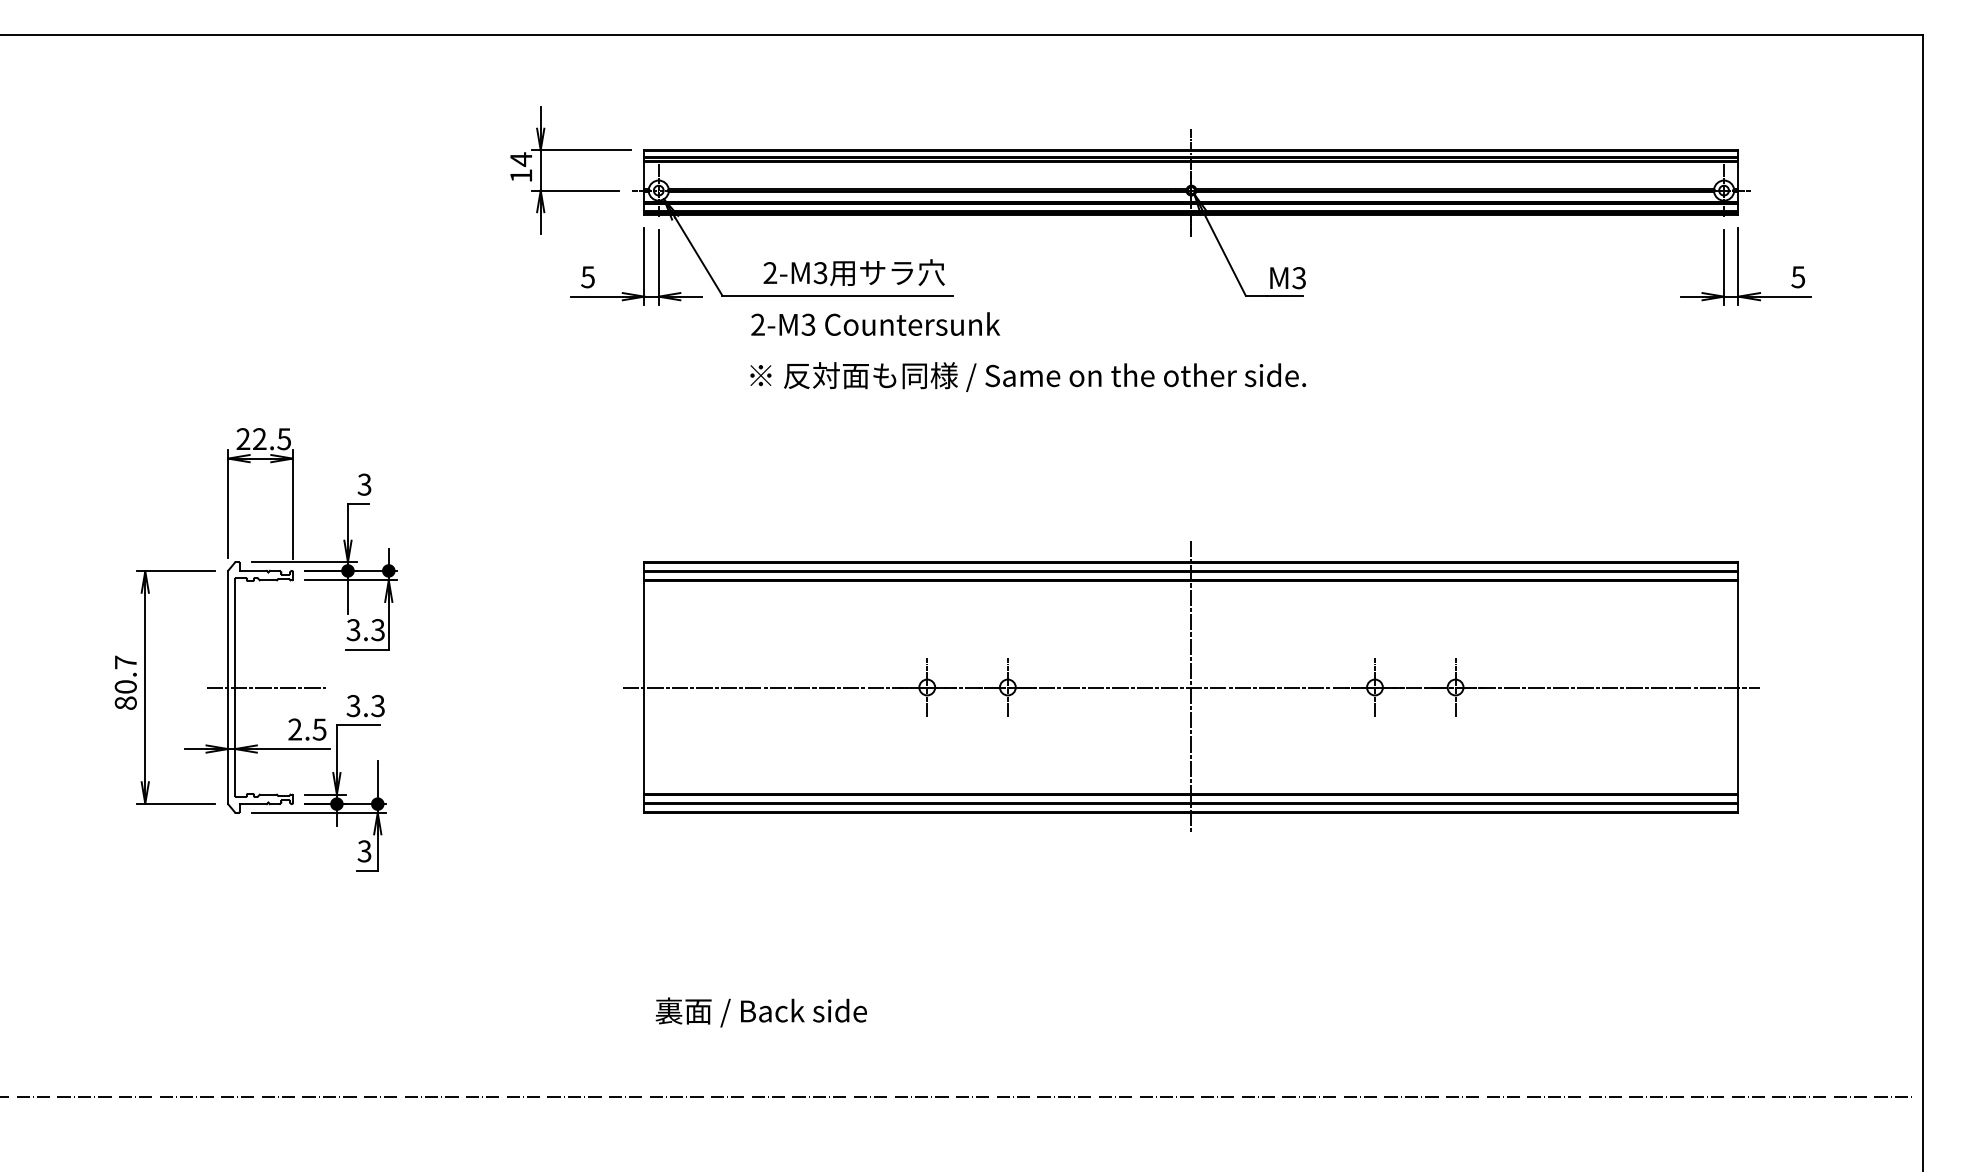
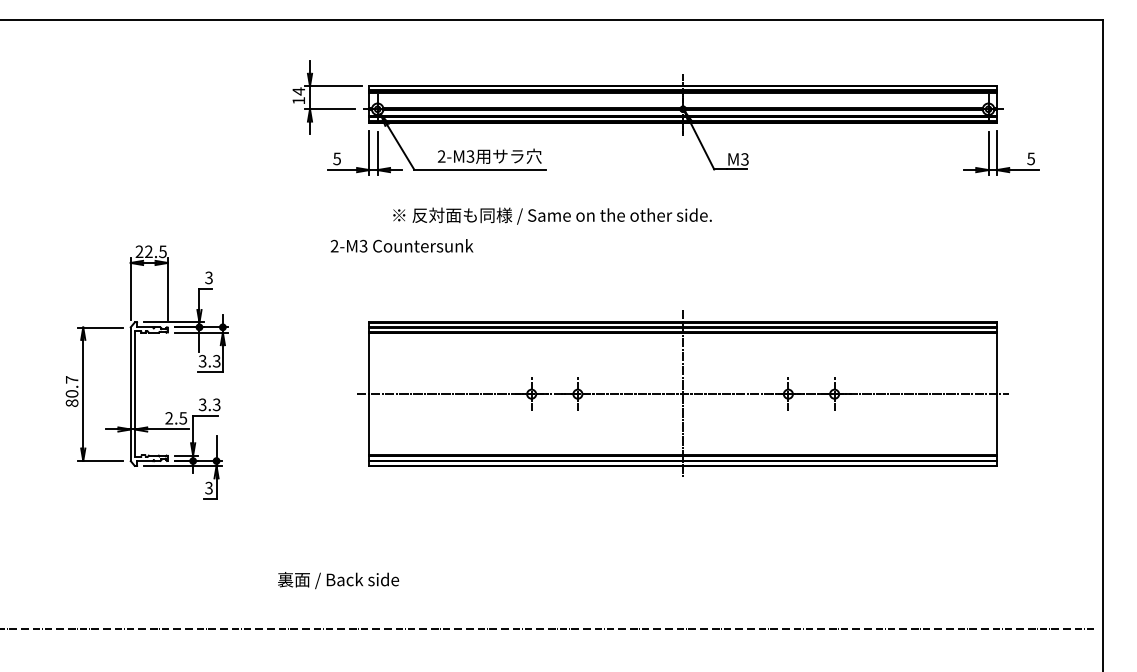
text: (874, 323) -> (401, 245), moved
text: (1028, 375) -> (552, 215), moved
line: (266, 688) -> (152, 394), removed
text: (761, 1012) -> (338, 580), moved

